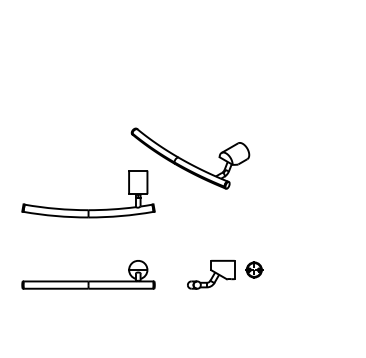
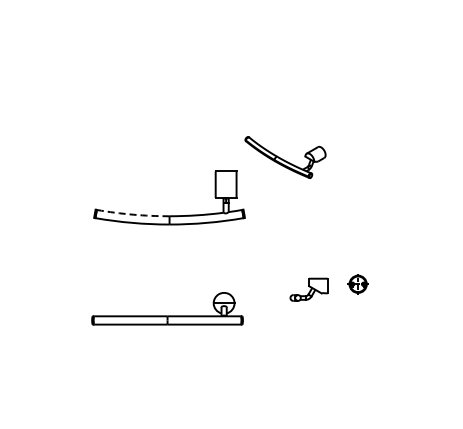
part: (190, 158) -> (285, 157), size x0.6
arc: (56, 208) -> (133, 214), solid -> dashed
part: (210, 274) -> (308, 289), size x0.7
part: (88, 280) -> (167, 315), moved

